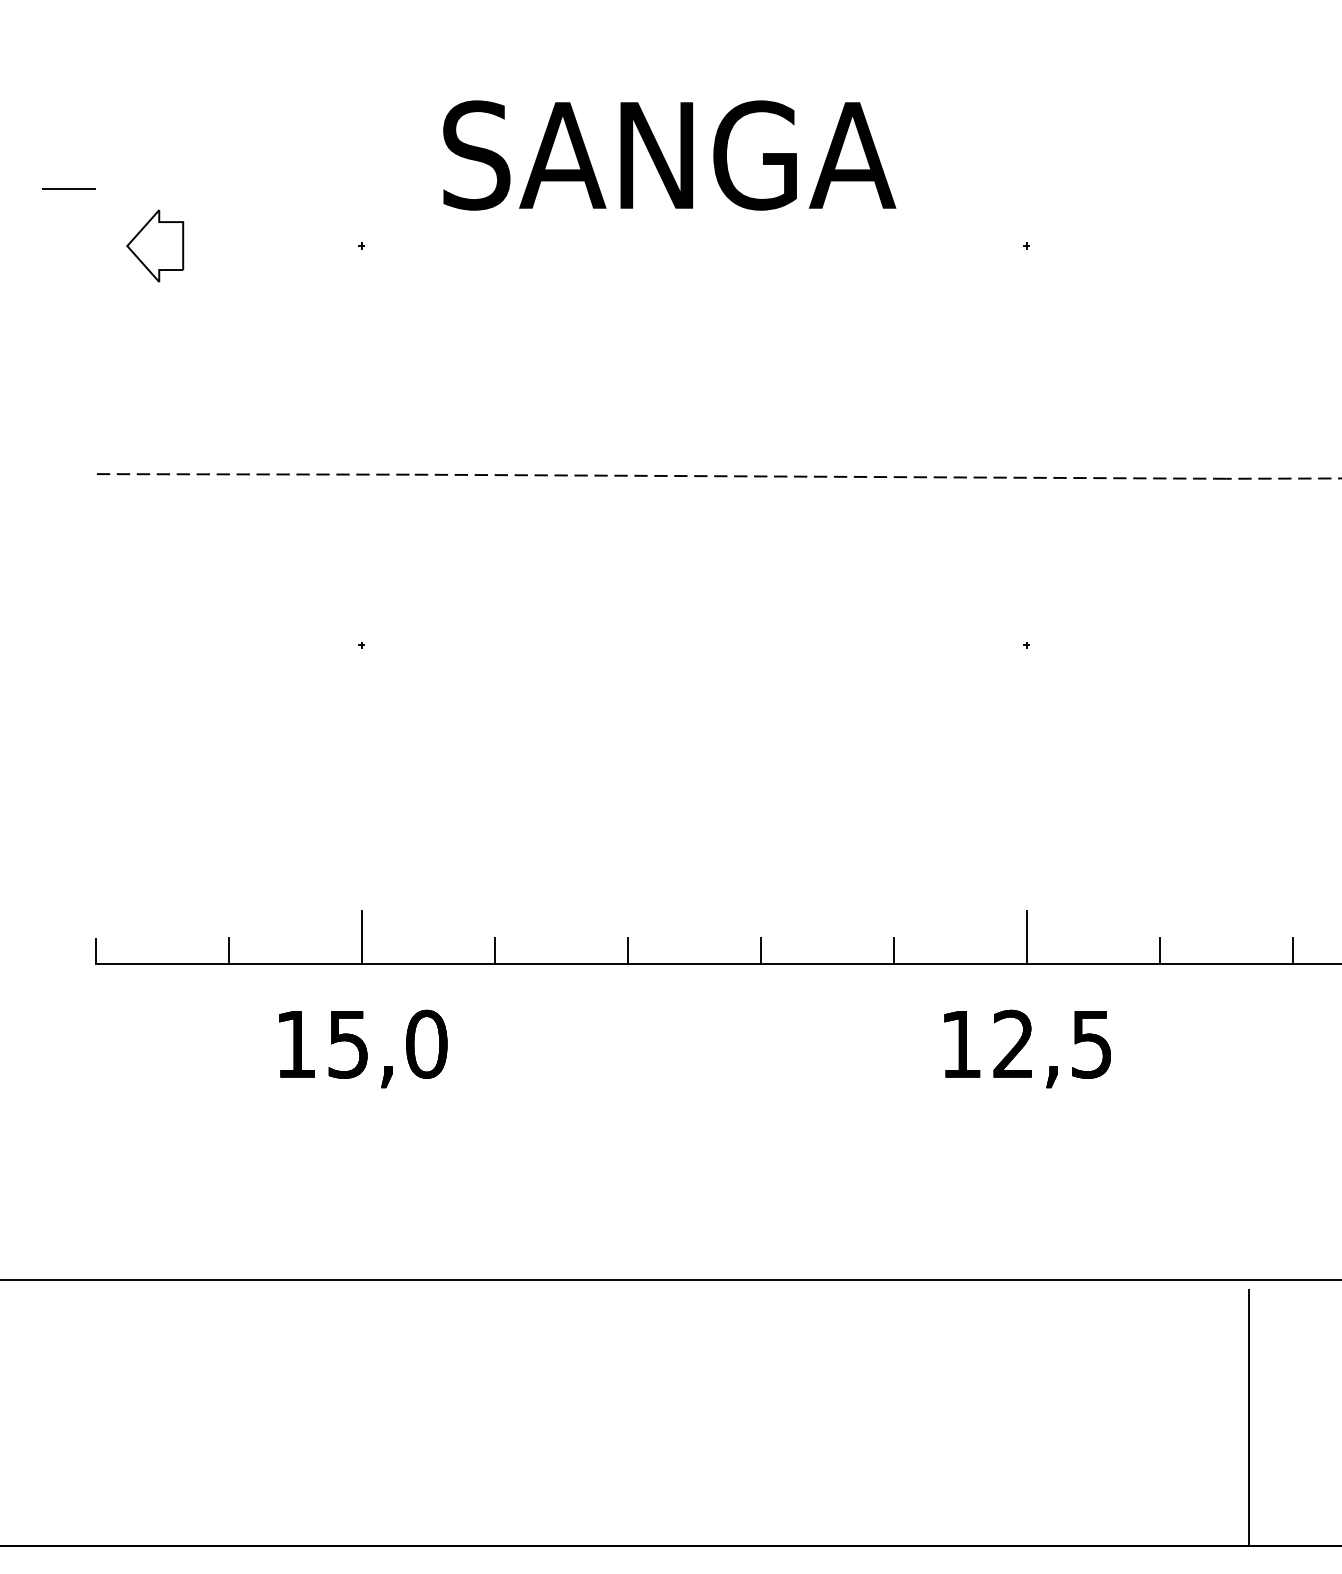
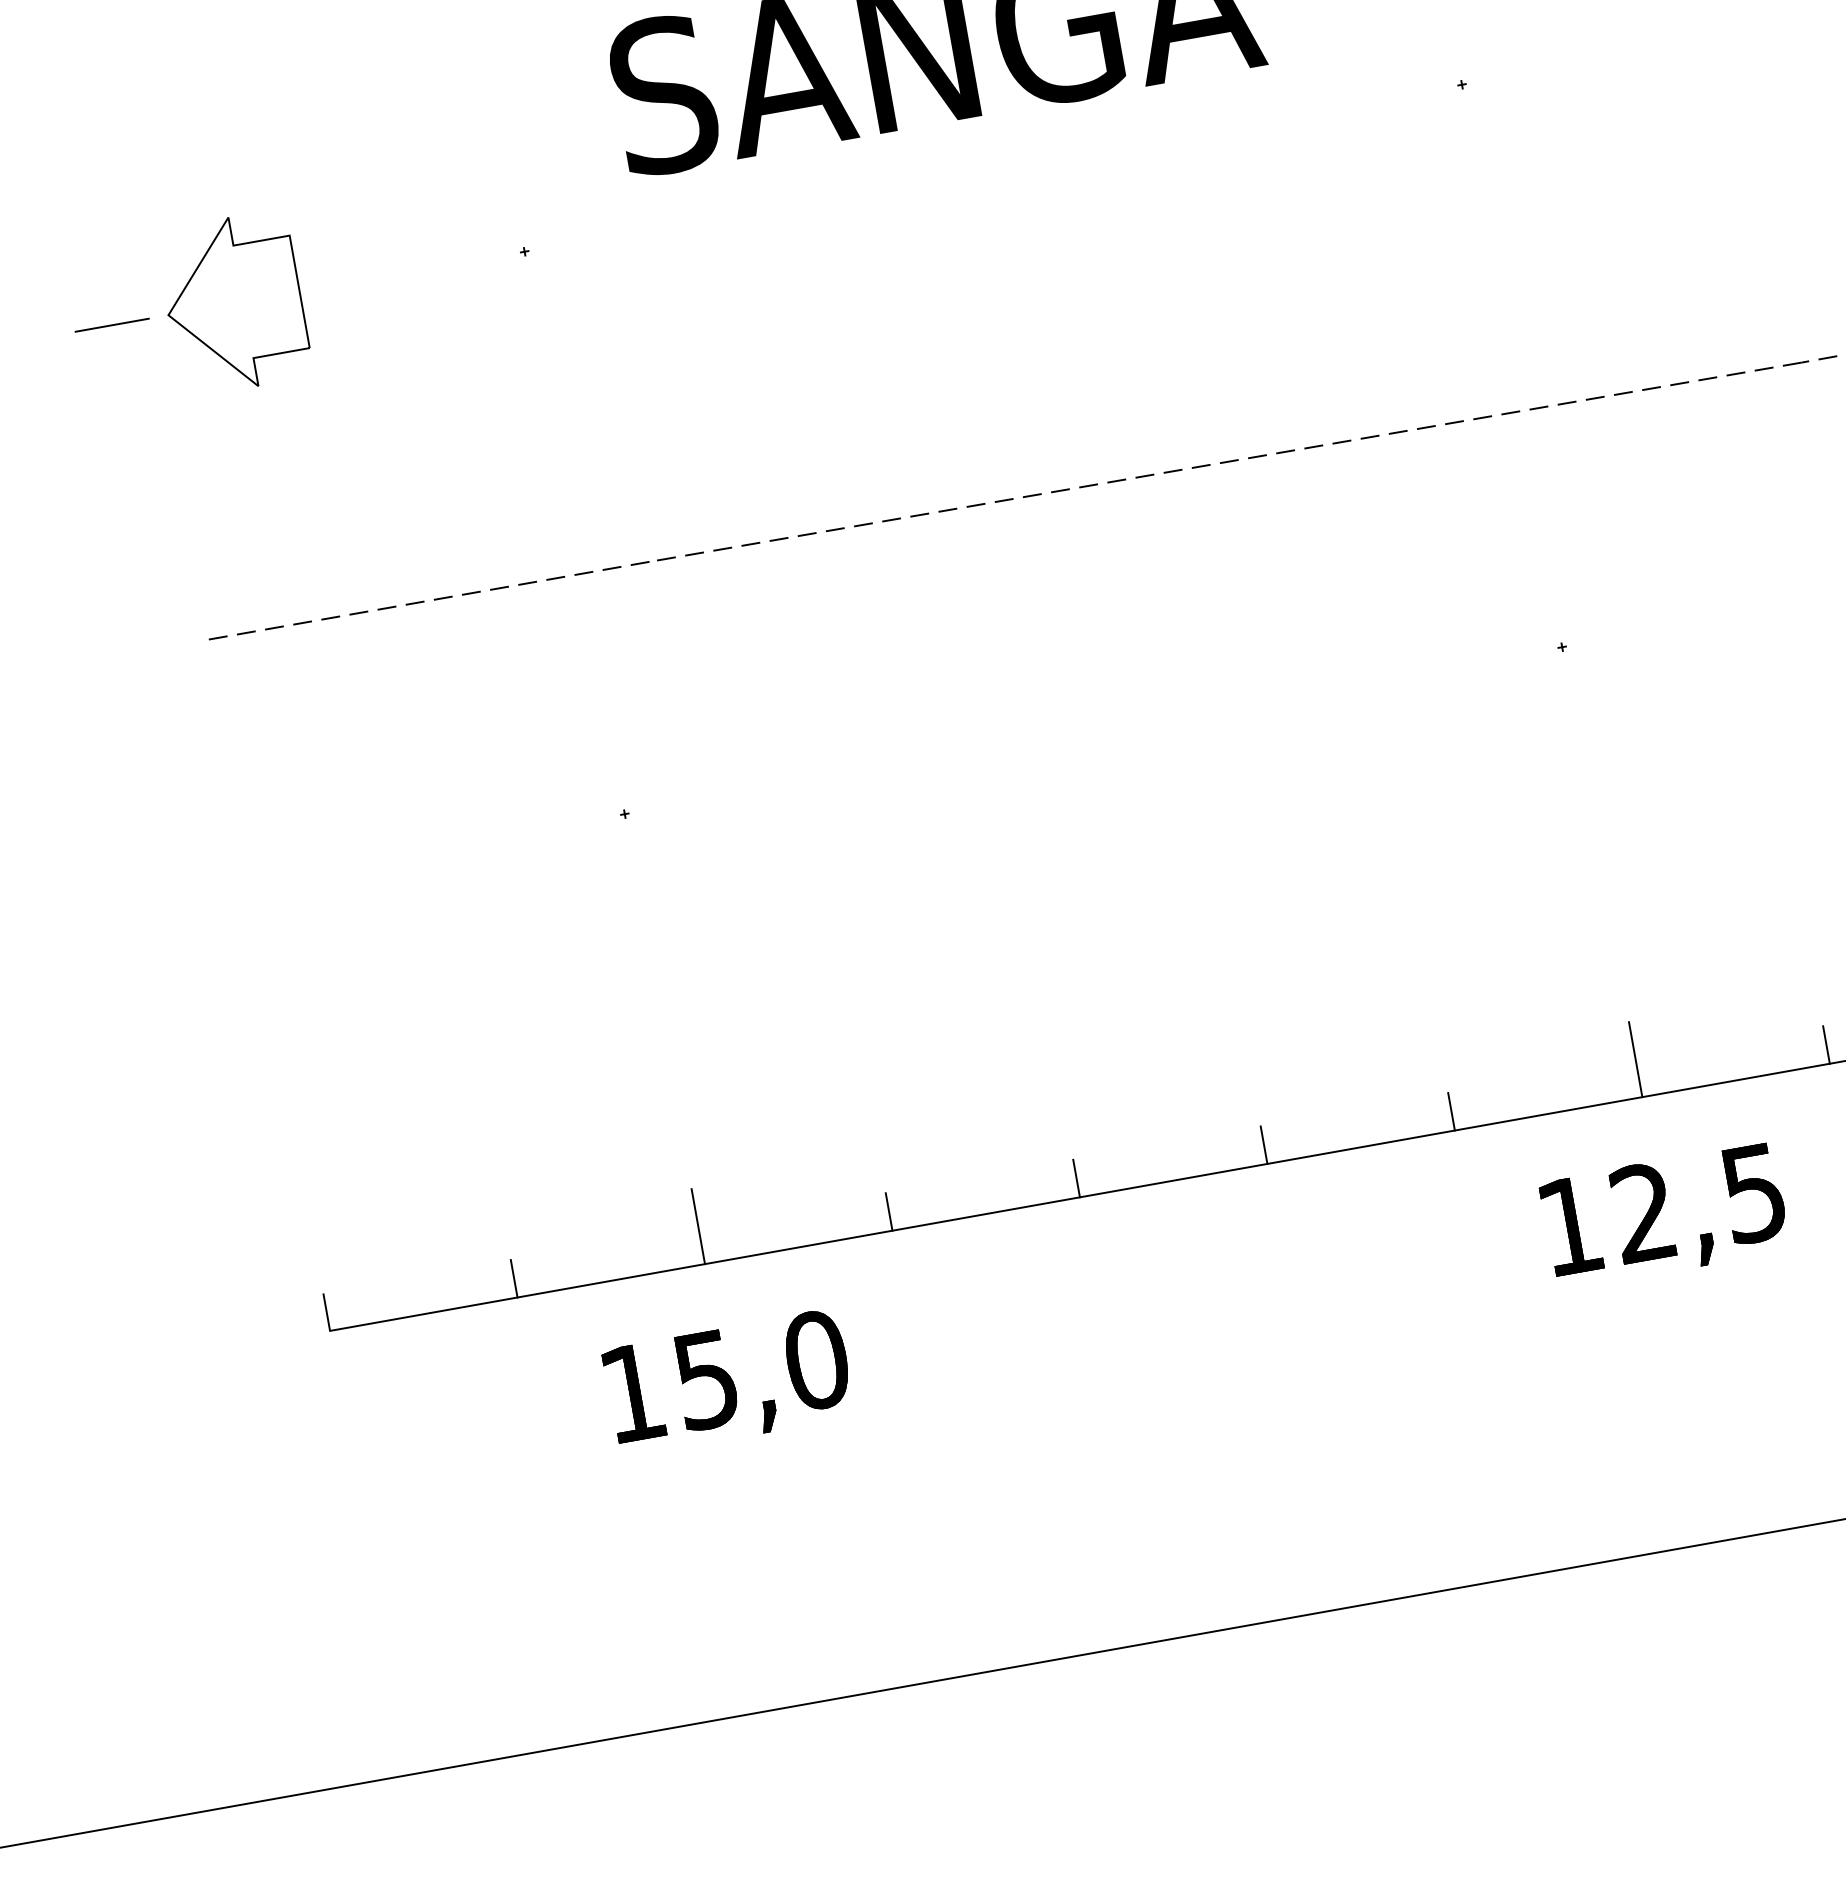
line: (68, 188) -> (111, 324), moved
part: (154, 245) -> (232, 302), size x1.67

